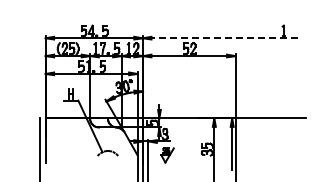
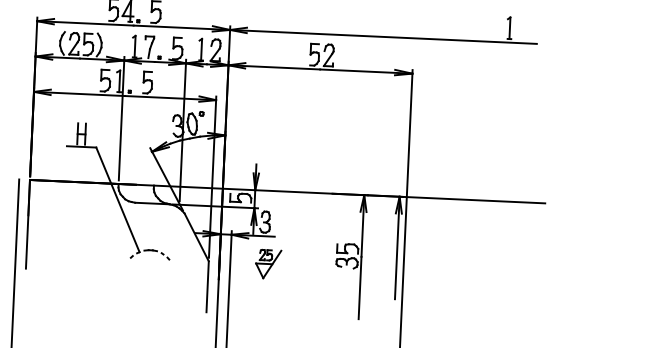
line: (219, 38) -> (381, 37), dashed -> solid

